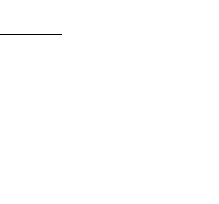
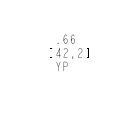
part: (106, 56) -> (69, 52), added

